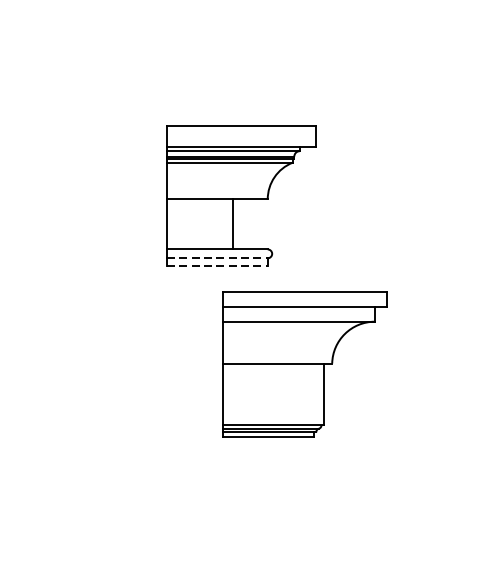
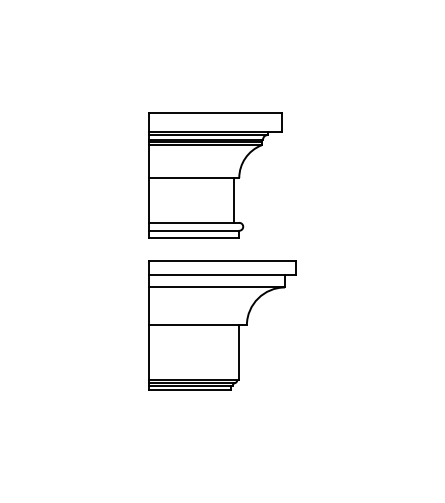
line: (233, 224) -> (234, 200), moved
line: (217, 258) -> (194, 230), dashed -> solid
line: (217, 265) -> (194, 237), dashed -> solid
part: (304, 364) -> (222, 325), moved

